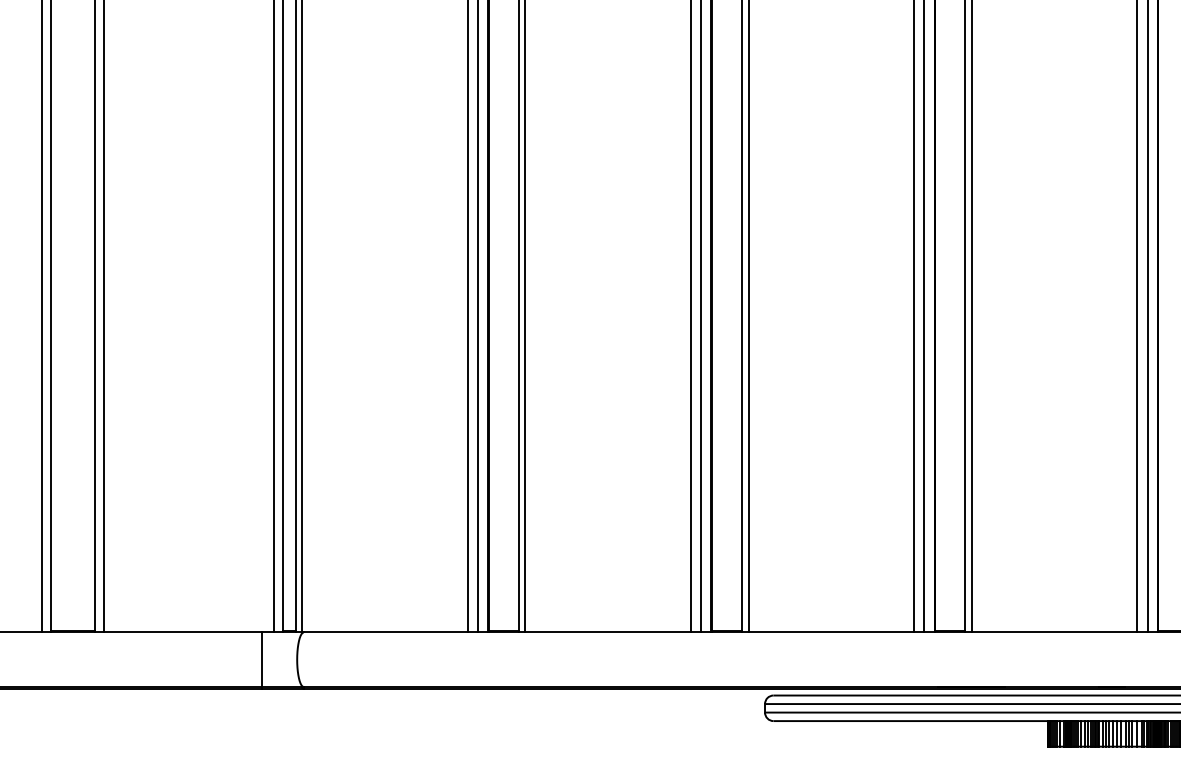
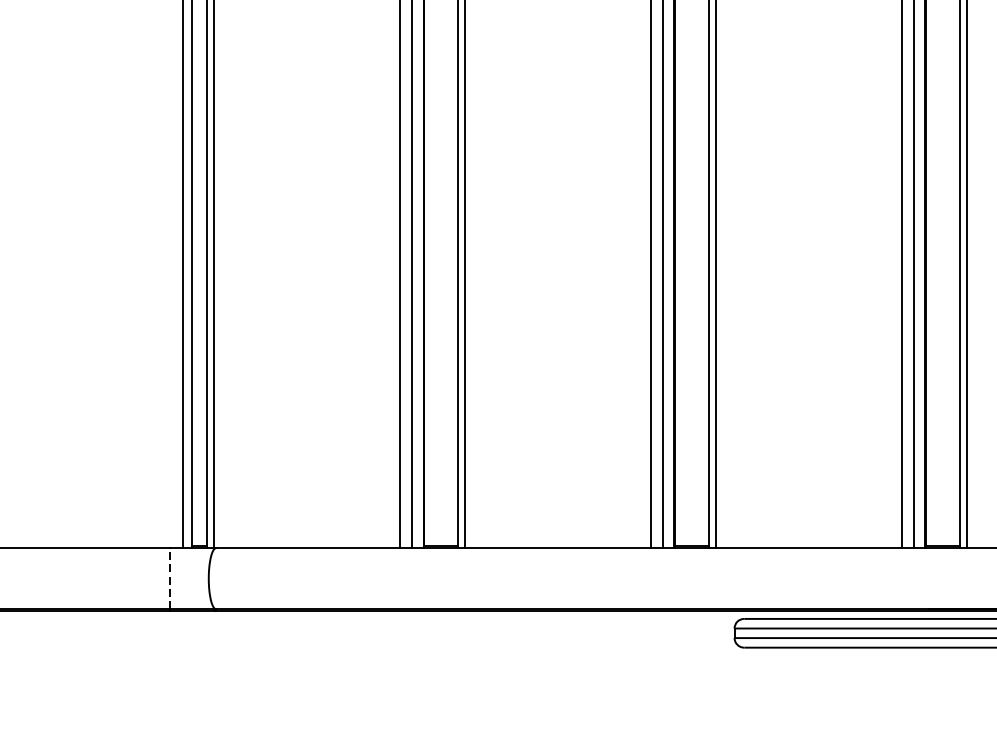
line: (262, 659) -> (169, 578), solid -> dashed

